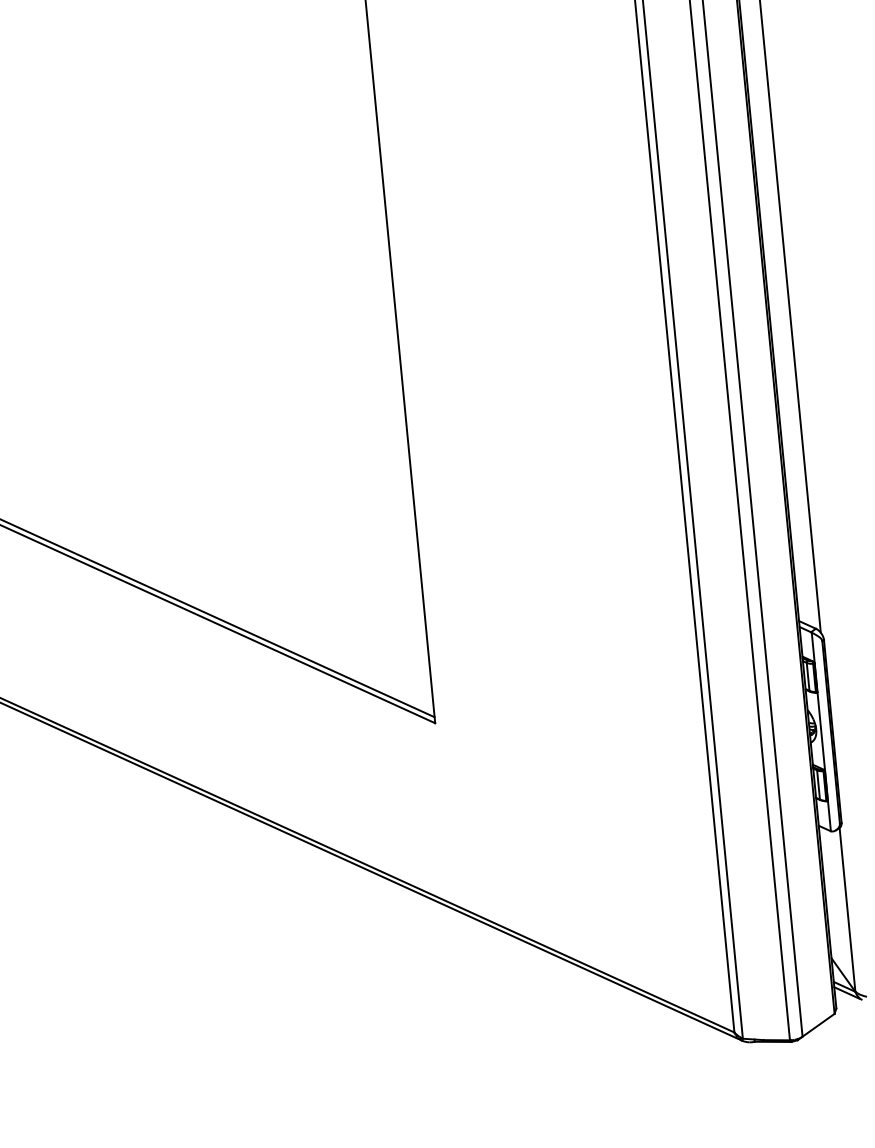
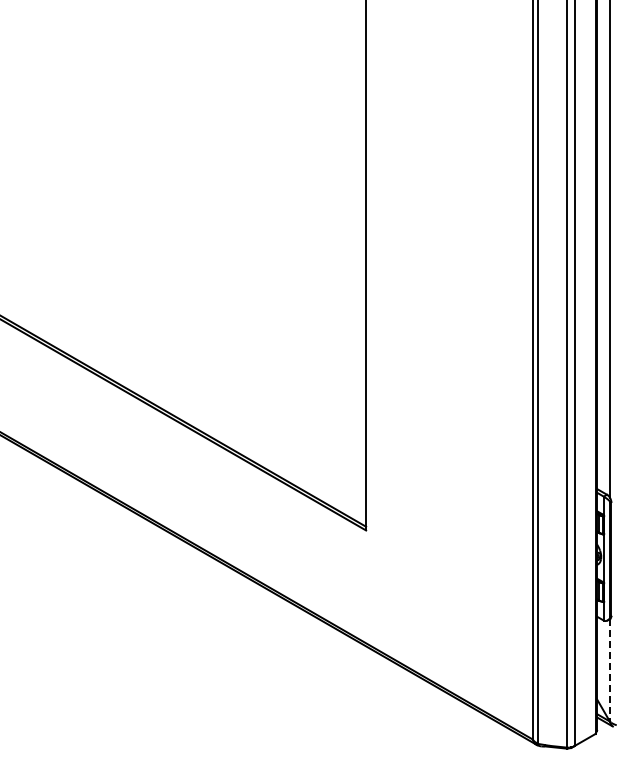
line: (846, 910) -> (609, 670), solid -> dashed

